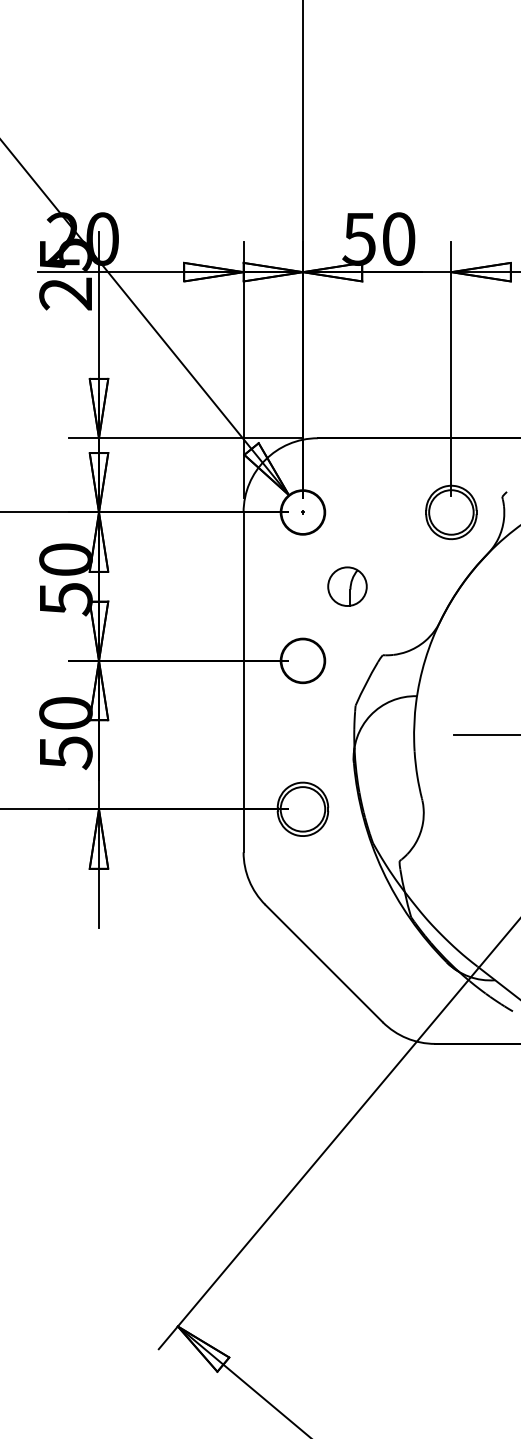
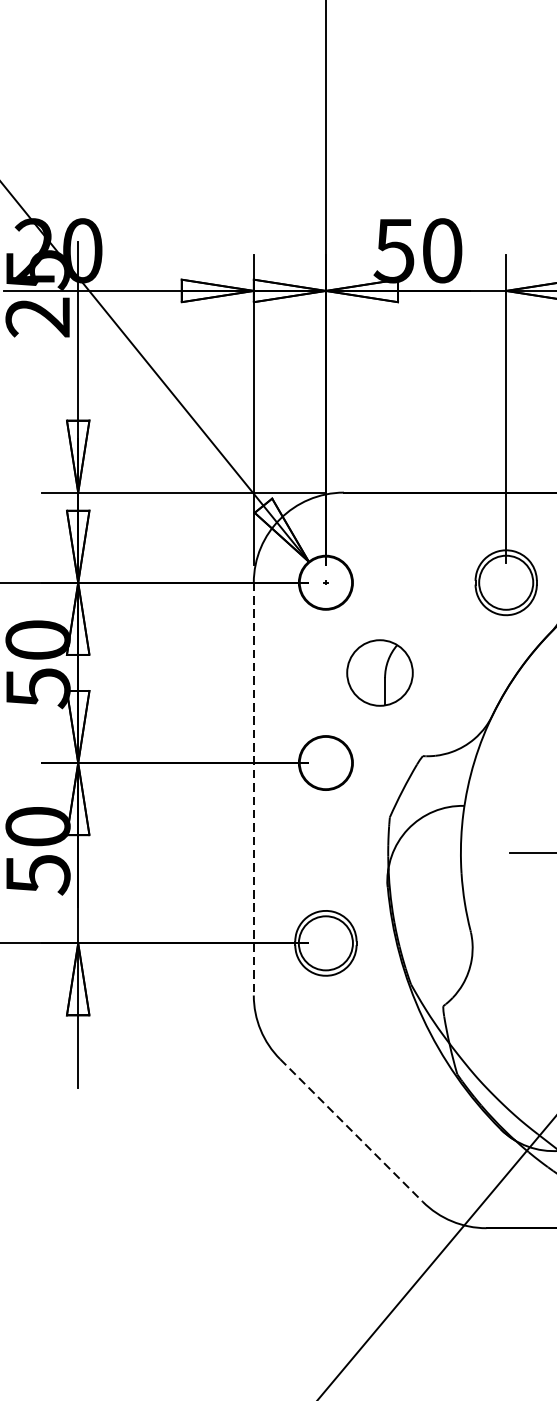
part: (347, 586) -> (380, 672), size x1.4
line: (243, 682) -> (253, 789), solid -> dashed
line: (324, 963) -> (352, 1130), solid -> dashed

